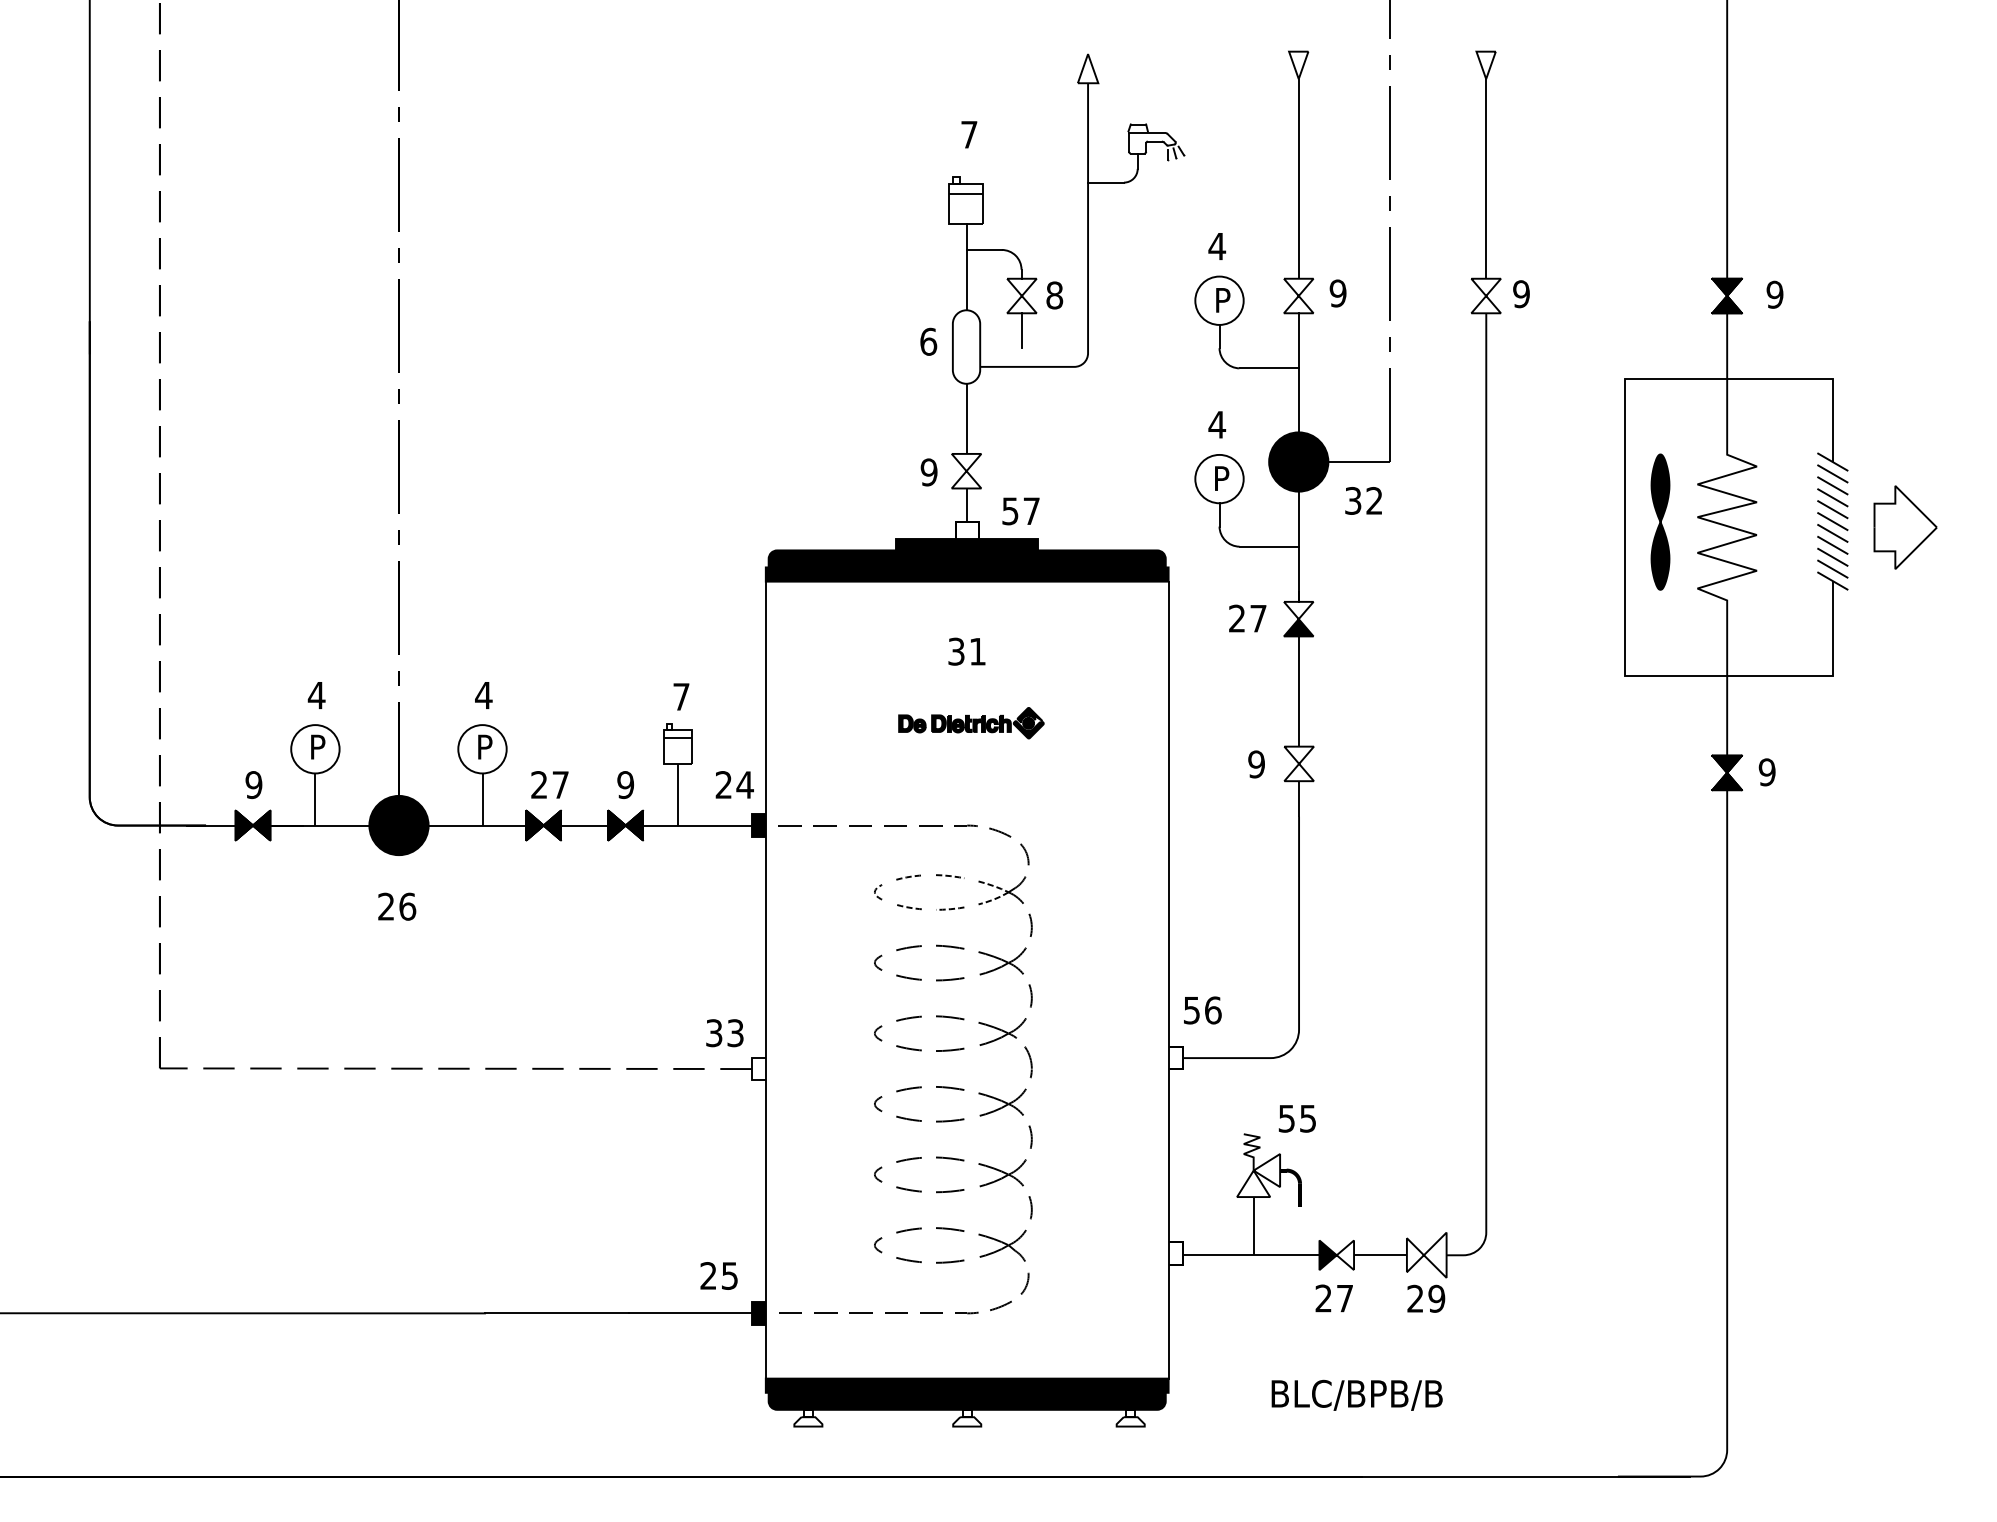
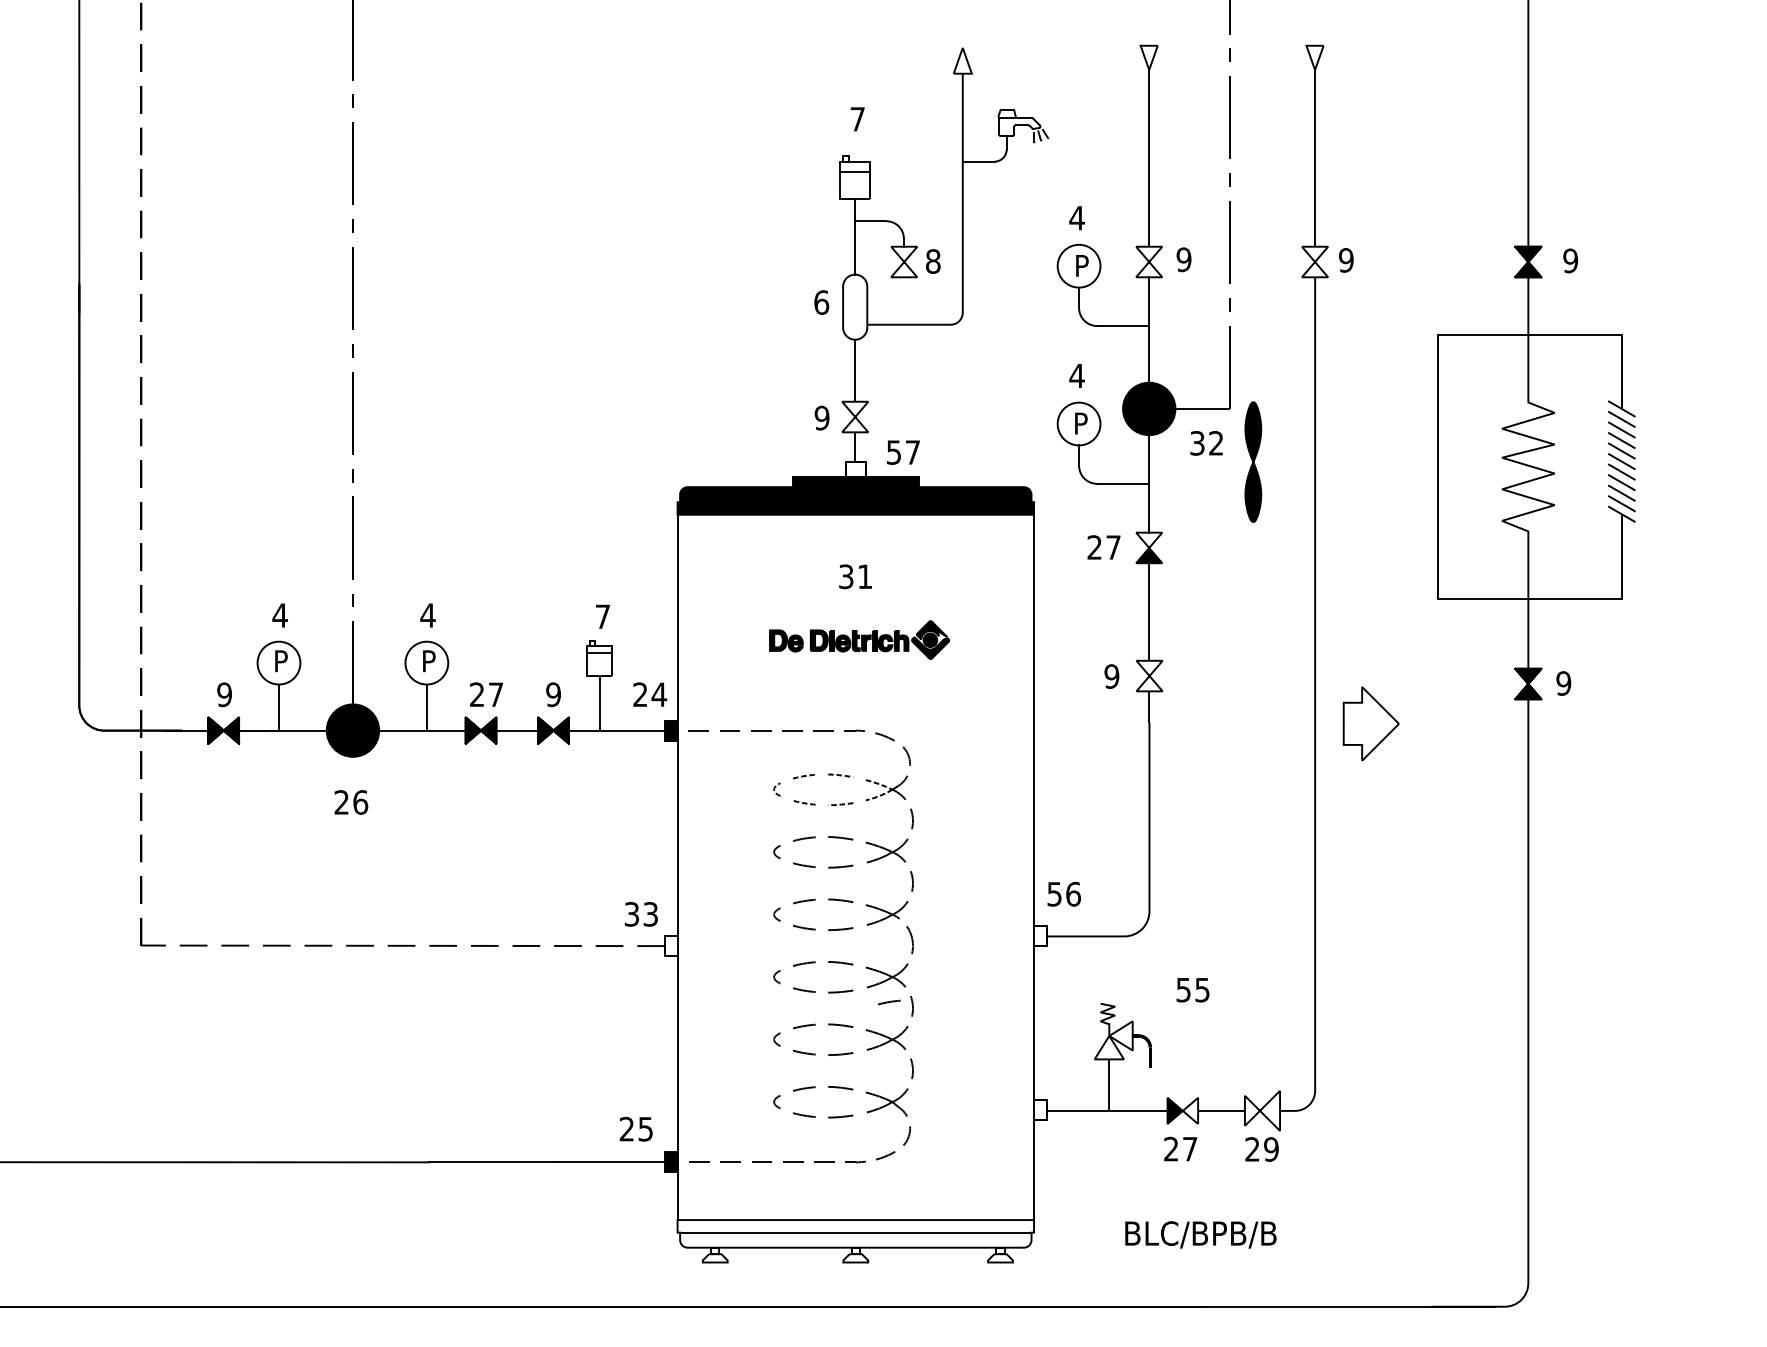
line: (1022, 330) -> (904, 292), removed
part: (1660, 521) -> (1253, 461), moved
part: (1904, 527) -> (1370, 723), moved
part: (971, 722) -> (859, 639), size x1.4
text: (1296, 1119) -> (1192, 990), moved
line: (1005, 1132) -> (889, 1002), added
fill: (966, 1393) -> (855, 1233), removed

